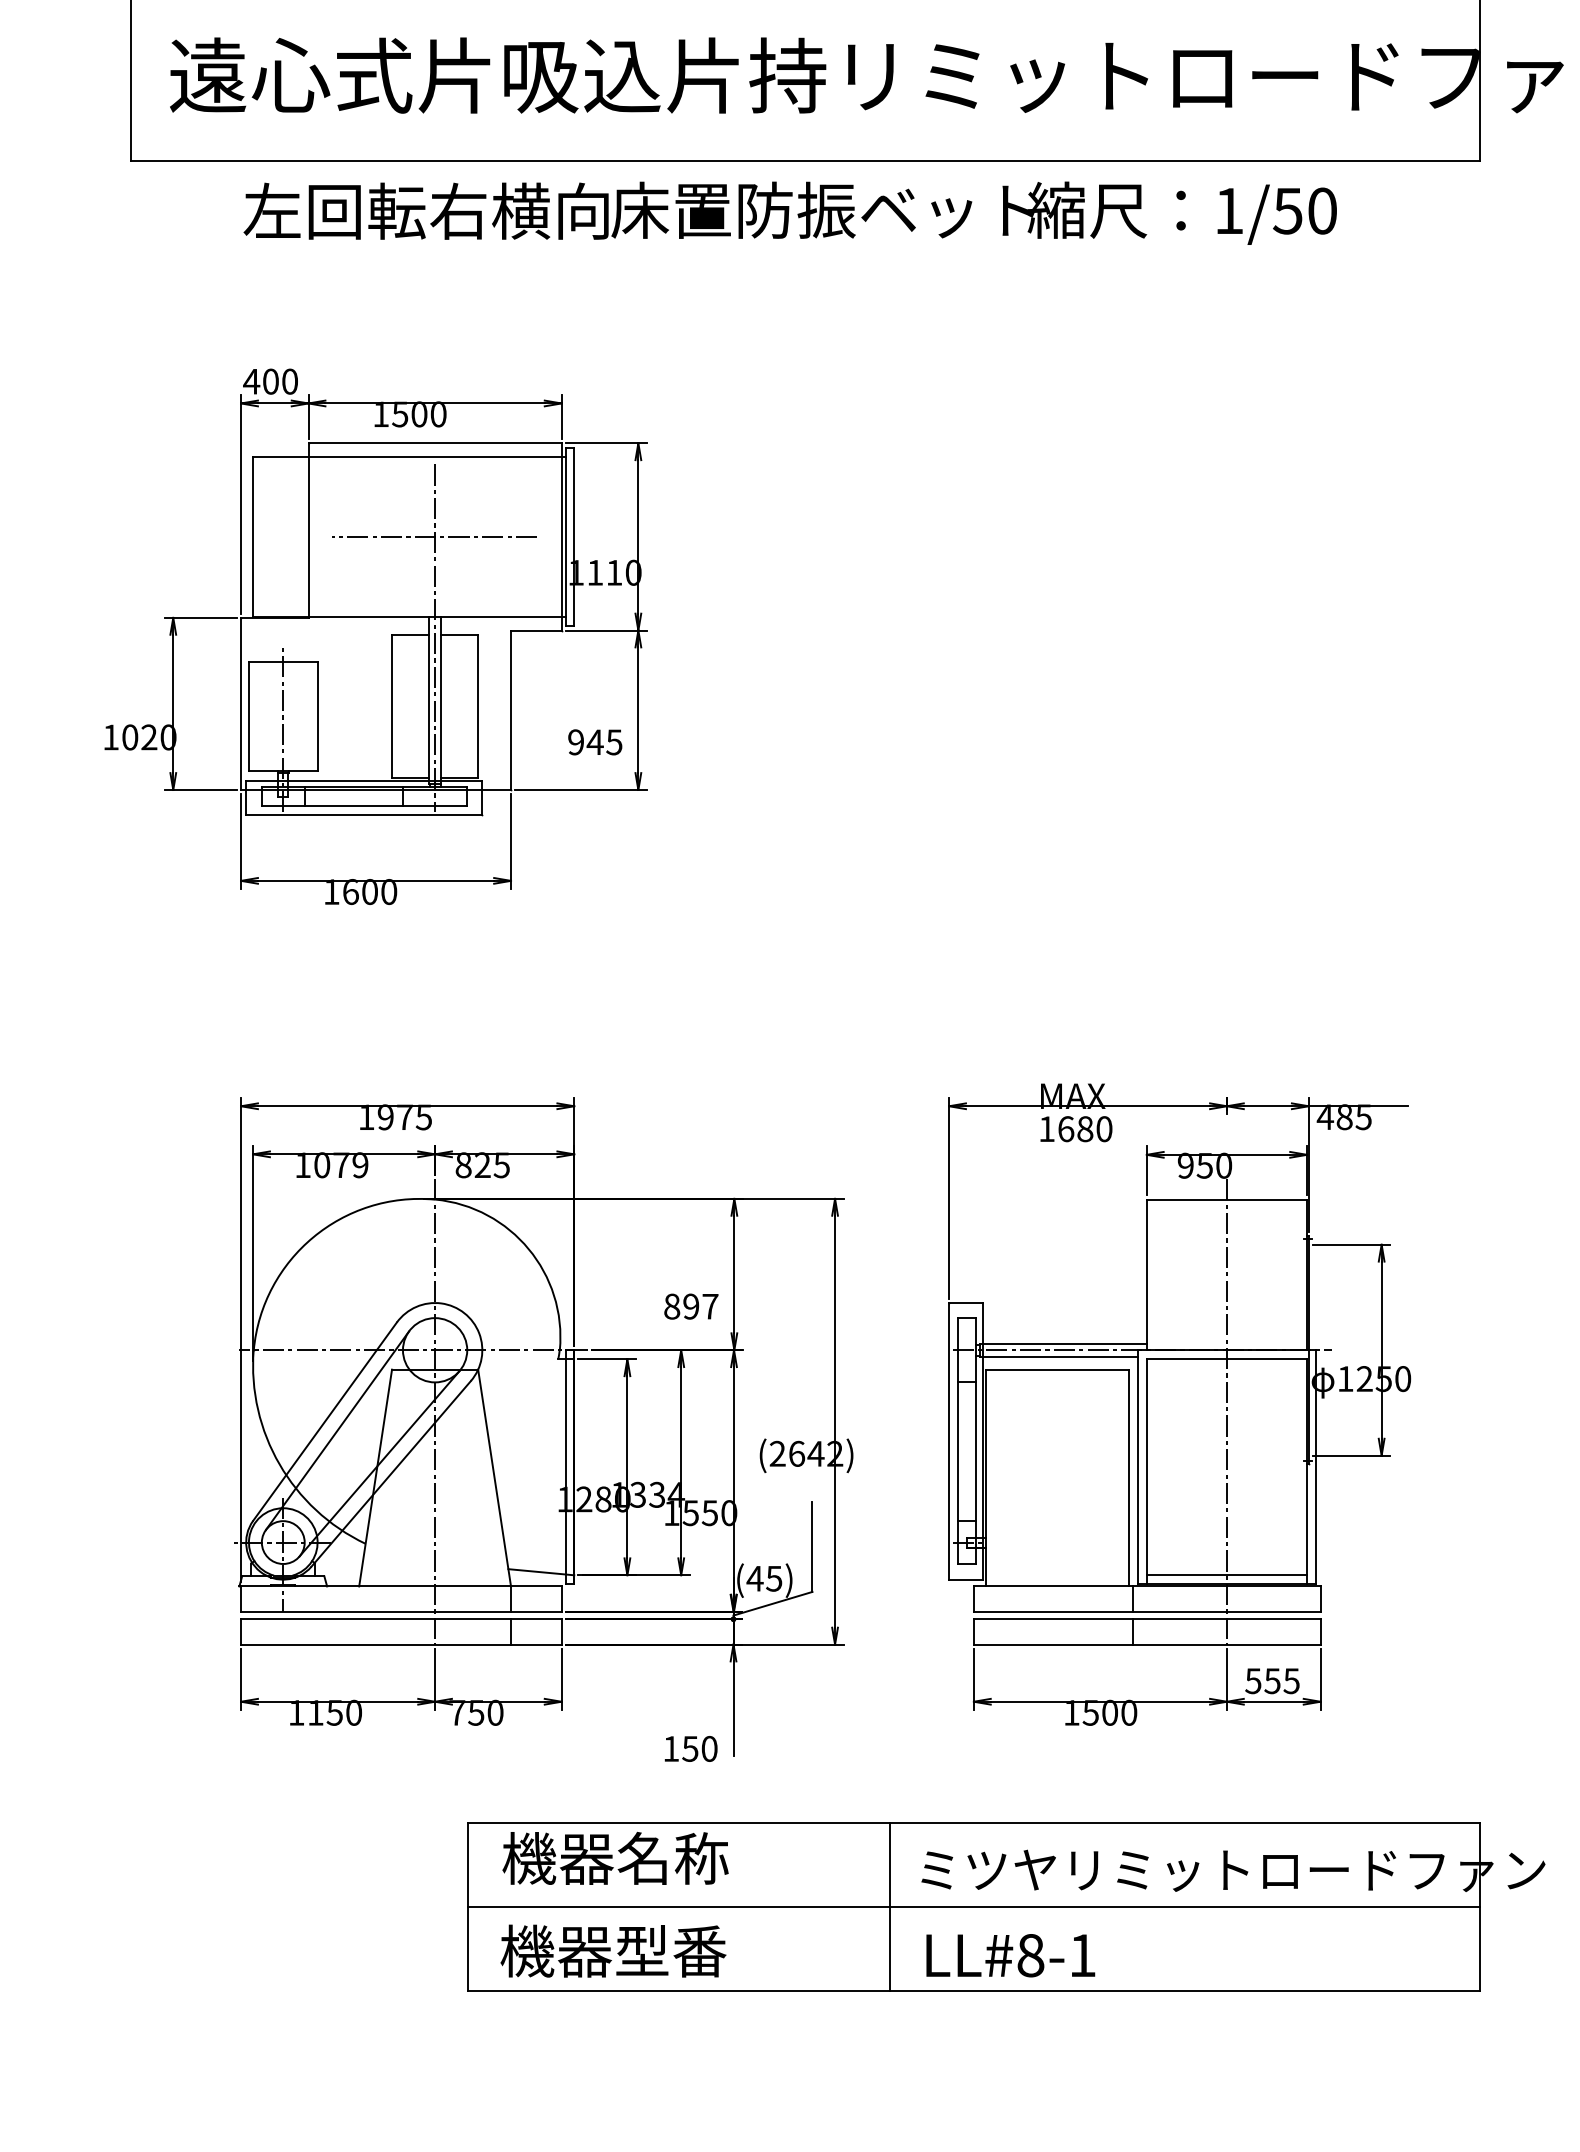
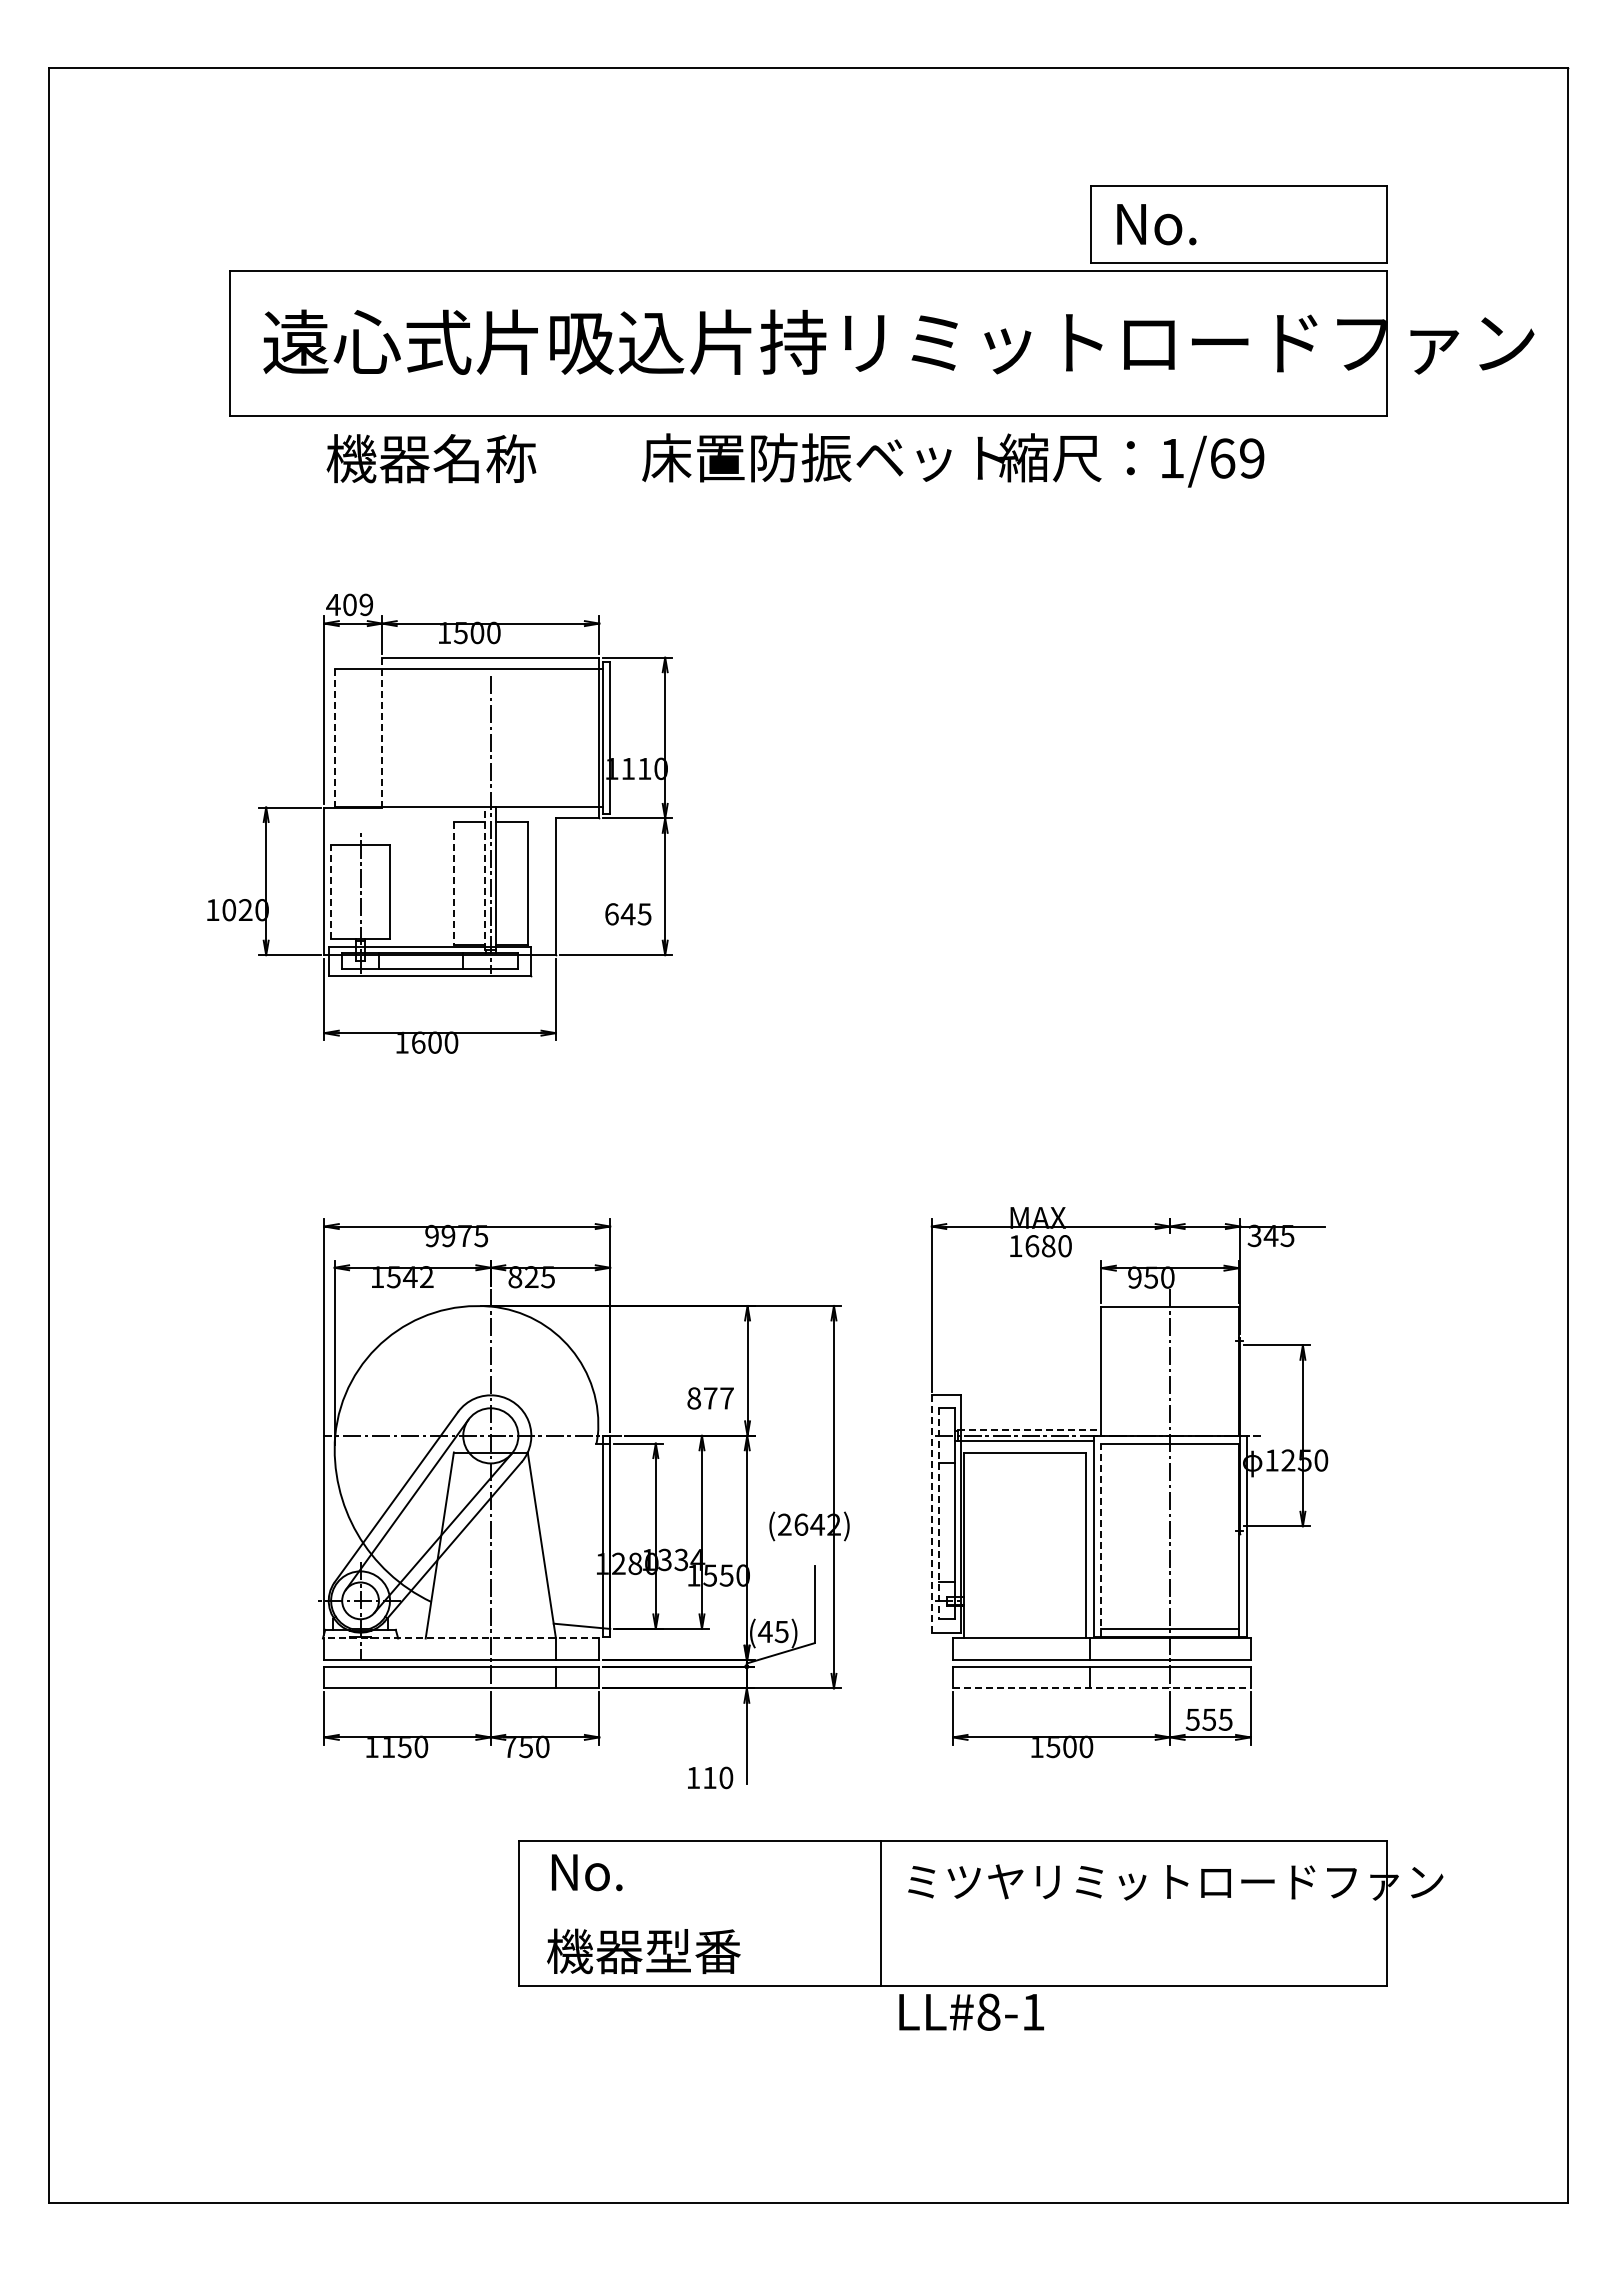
text: (425, 211) -> (482, 458), 左回転右横向 -> 機器名称
text: (1304, 211) -> (1236, 458), 1/50 -> 1/69
text: (290, 381) -> (366, 604), 400 -> 409
line: (308, 530) -> (382, 732), solid -> dashed
line: (252, 537) -> (334, 738), solid -> dashed
line: (434, 537) -> (490, 738), removed
line: (428, 700) -> (485, 878), solid -> dashed
line: (391, 707) -> (453, 884), solid -> dashed
line: (249, 715) -> (331, 891), solid -> dashed
text: (575, 742) -> (611, 914), 945 -> 645
text: (365, 1116) -> (431, 1235), 1975 -> 9975
text: (1334, 1116) -> (1262, 1235), 485 -> 345
text: (340, 1165) -> (409, 1277), 1079 -> 1542
text: (691, 1306) -> (710, 1398), 897 -> 877
line: (1062, 1344) -> (1029, 1430), solid -> dashed
line: (948, 1441) -> (931, 1514), solid -> dashed
line: (958, 1441) -> (939, 1514), solid -> dashed
line: (1146, 1471) -> (1101, 1539), solid -> dashed
line: (399, 1586) -> (460, 1638), solid -> dashed
line: (1146, 1644) -> (1101, 1688), solid -> dashed
text: (689, 1749) -> (709, 1778), 150 -> 110
text: (615, 1858) -> (645, 1871), 機器名称 -> No.
line: (974, 1906) -> (953, 1913), removed
text: (1010, 1954) -> (971, 2011), moved

